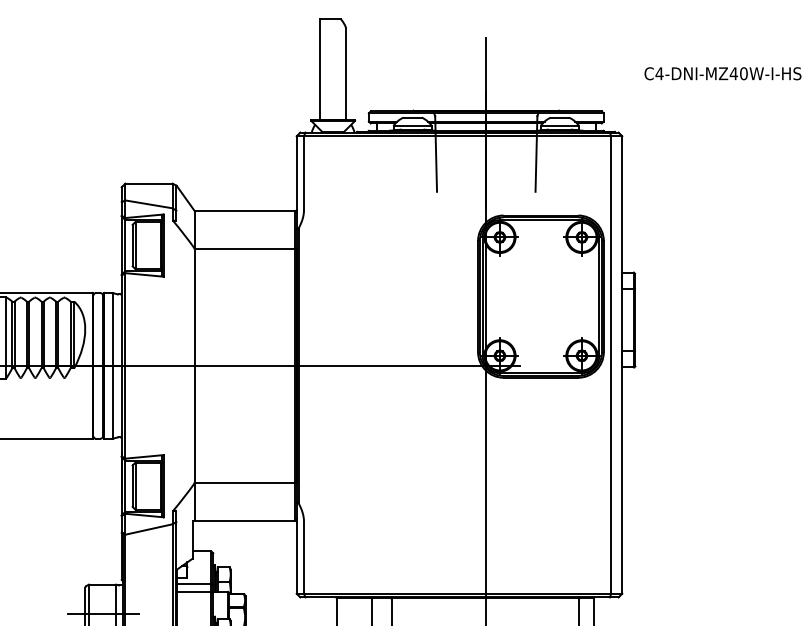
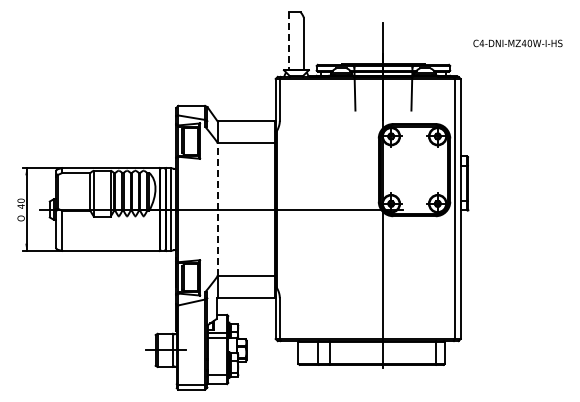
line: (321, 68) -> (289, 40), solid -> dashed
line: (194, 365) -> (217, 209), solid -> dashed

